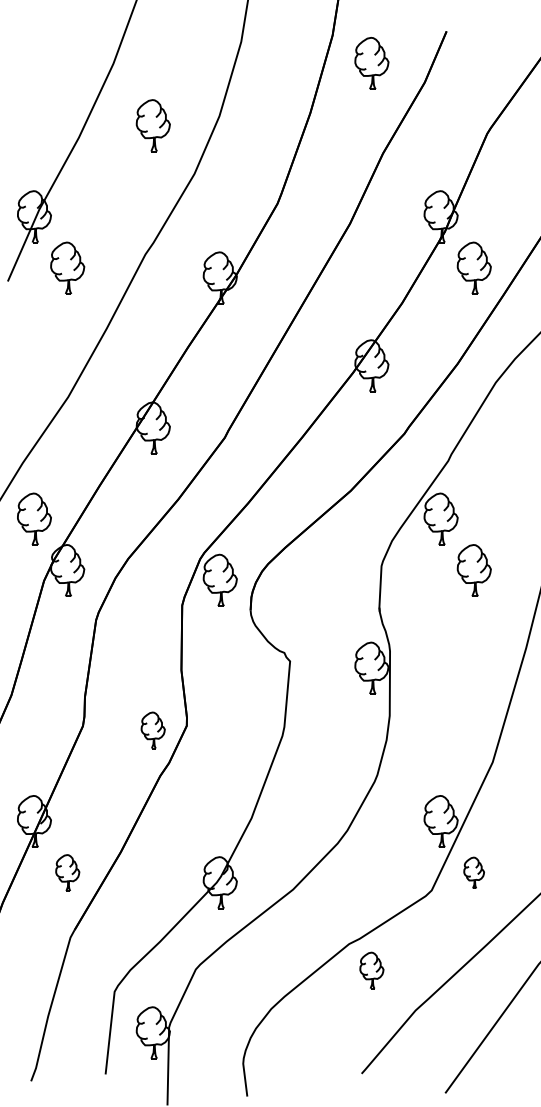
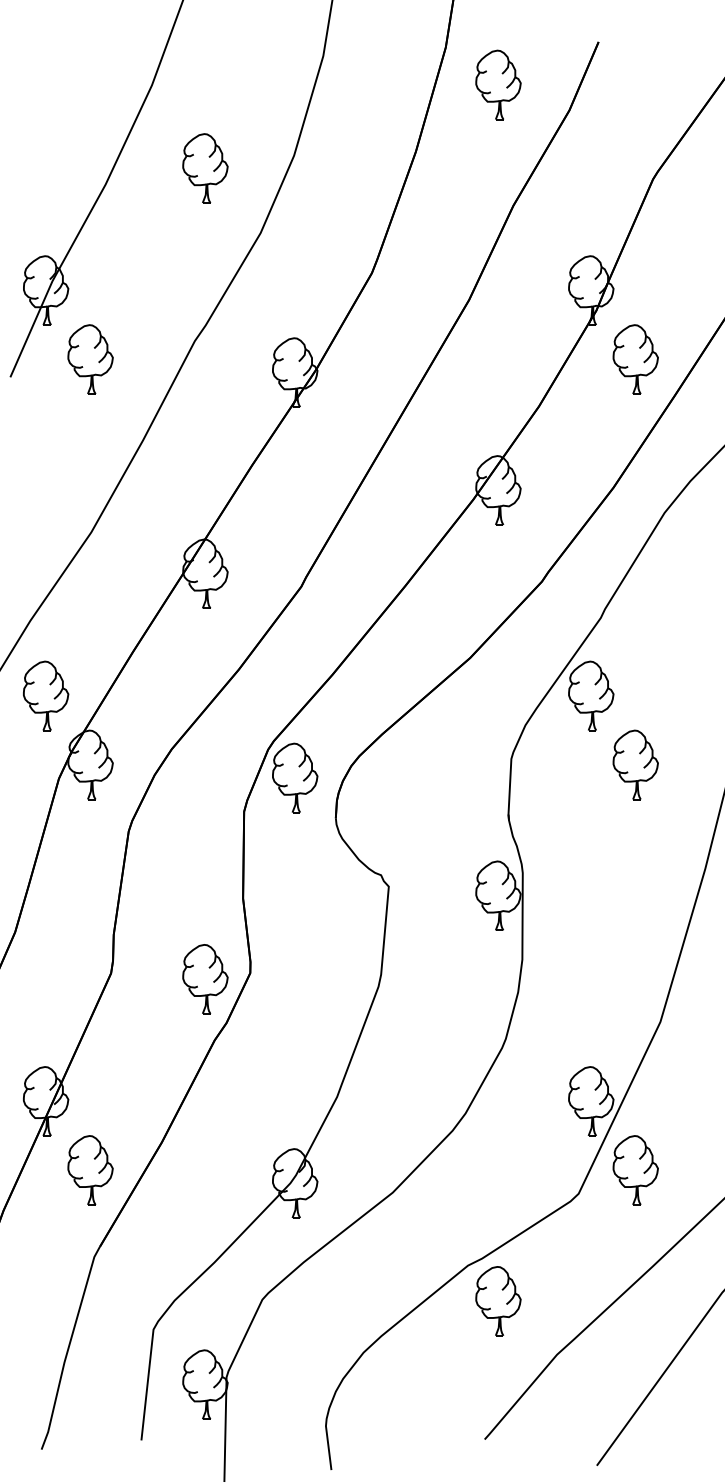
part: (152, 730) -> (204, 979), size x1.43
part: (67, 872) -> (90, 1169), size x1.43
part: (473, 872) -> (634, 1169), size x1.67
part: (371, 970) -> (497, 1301), size x1.43

